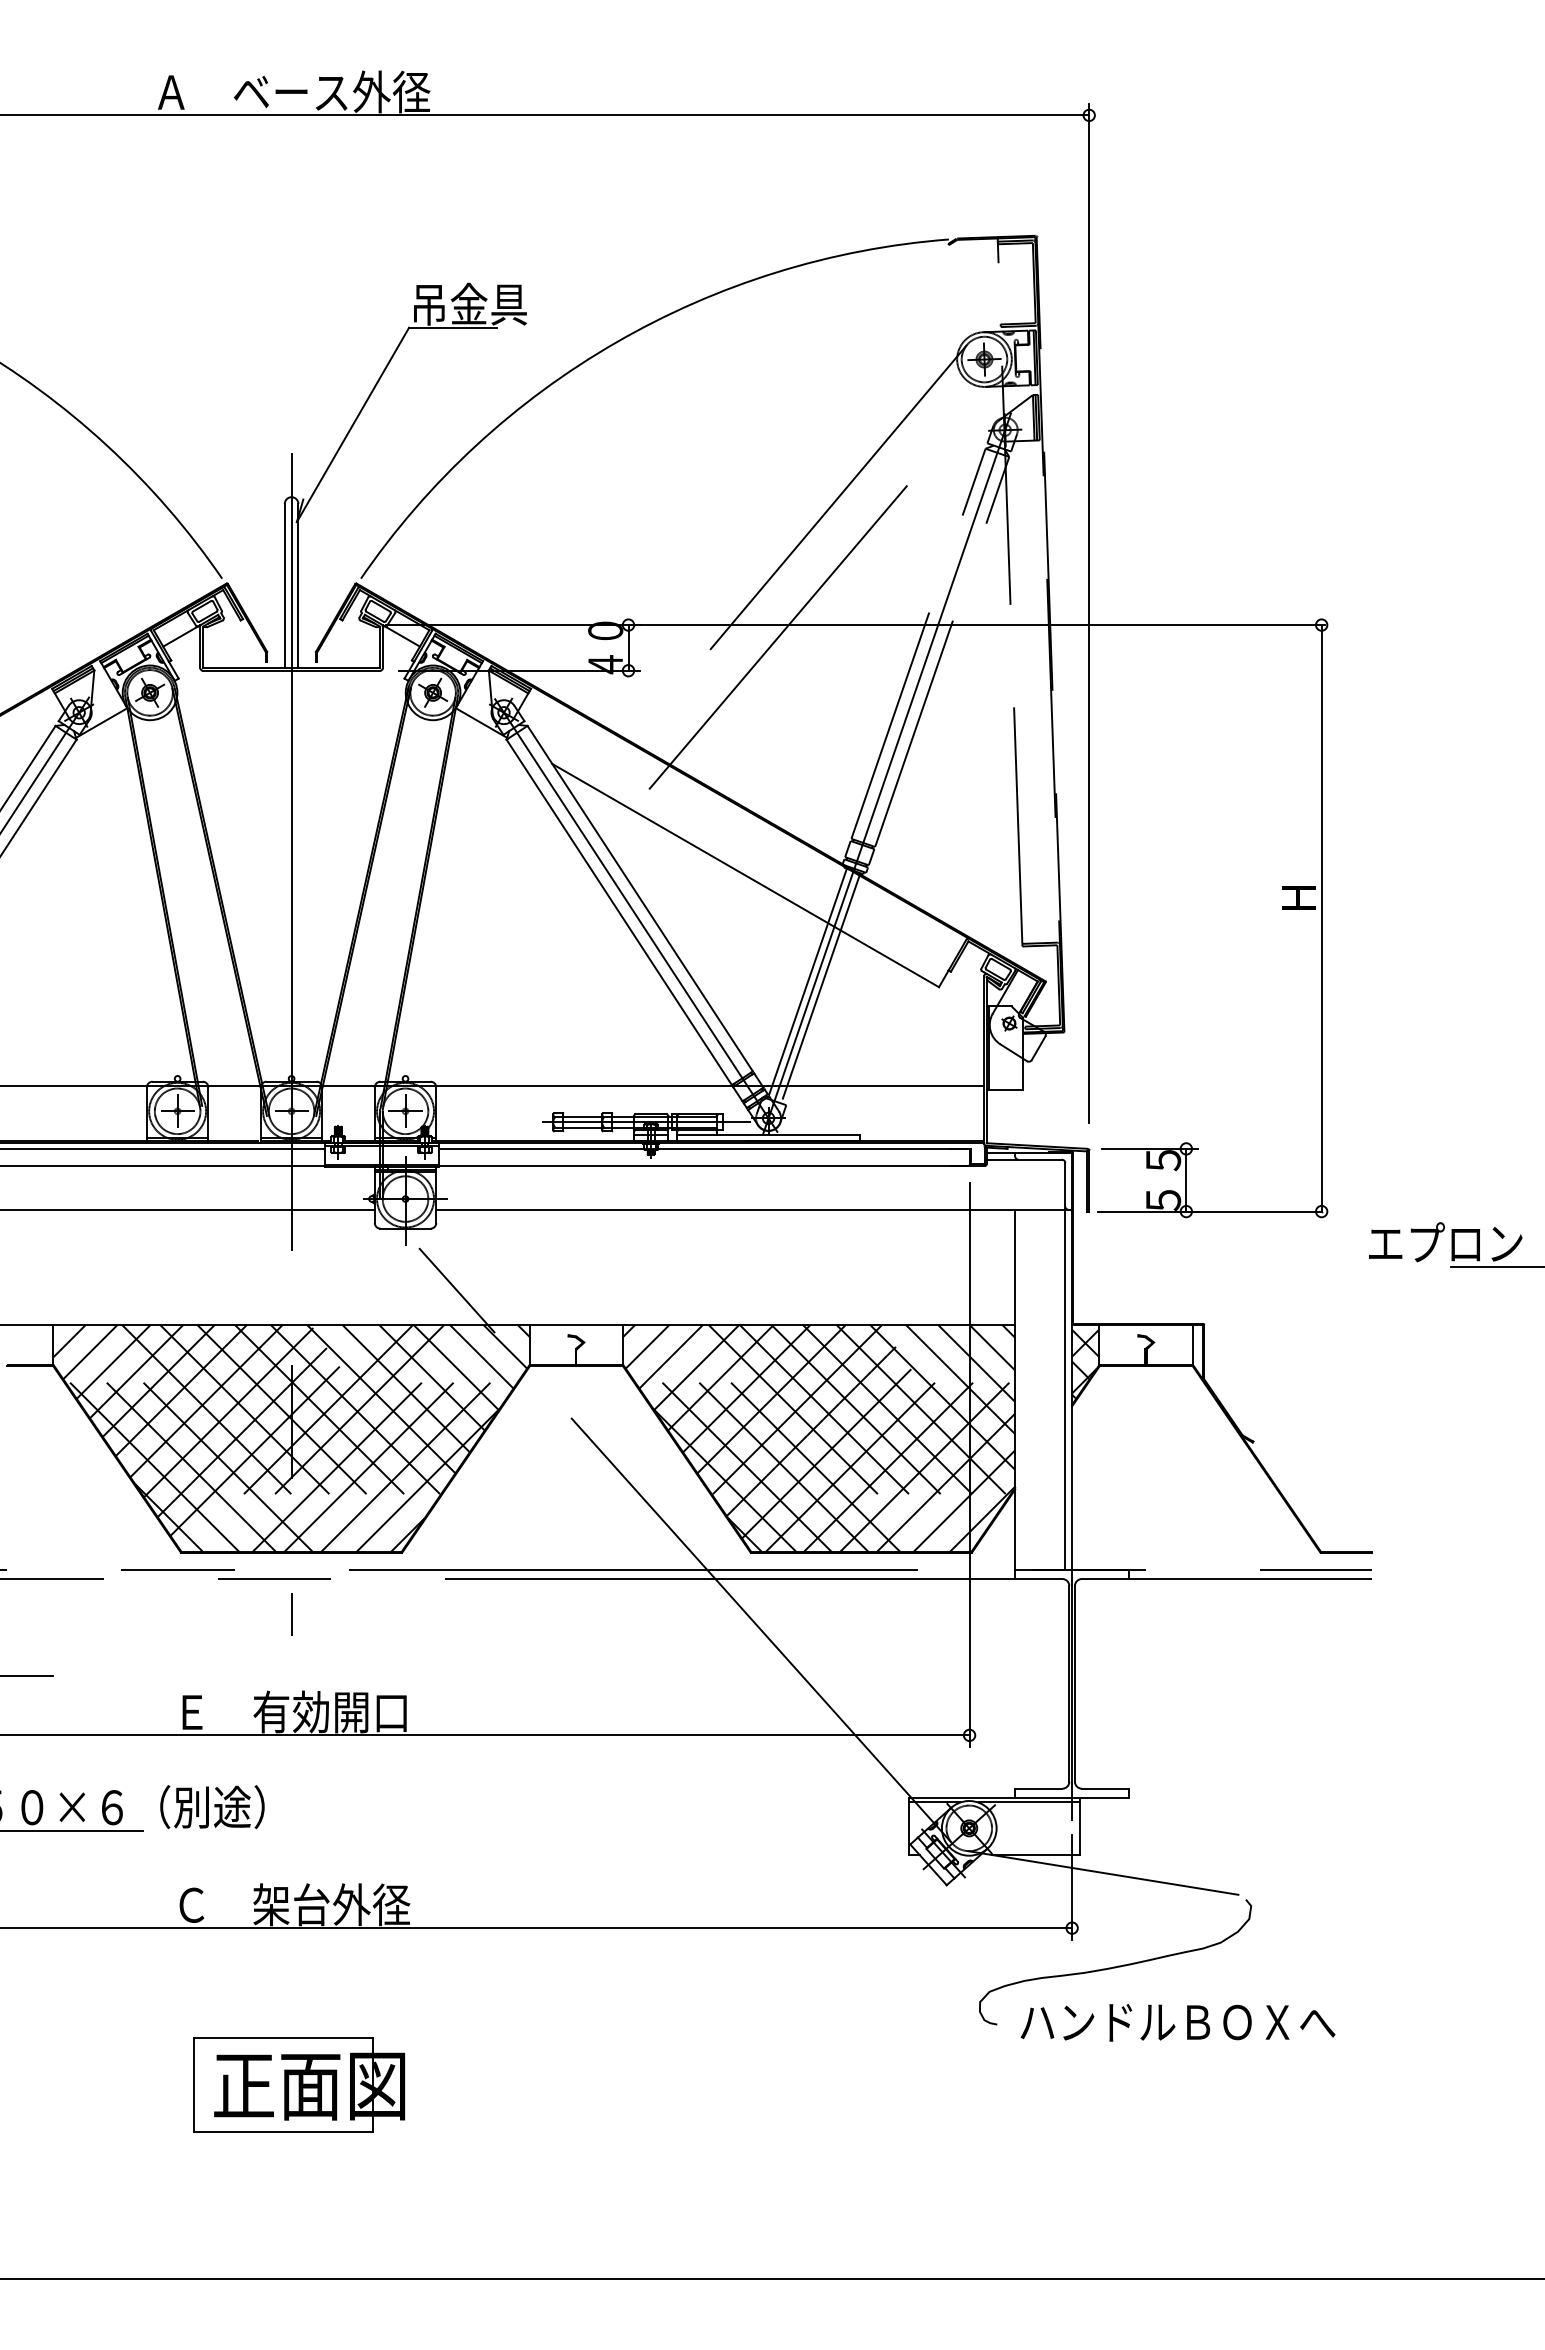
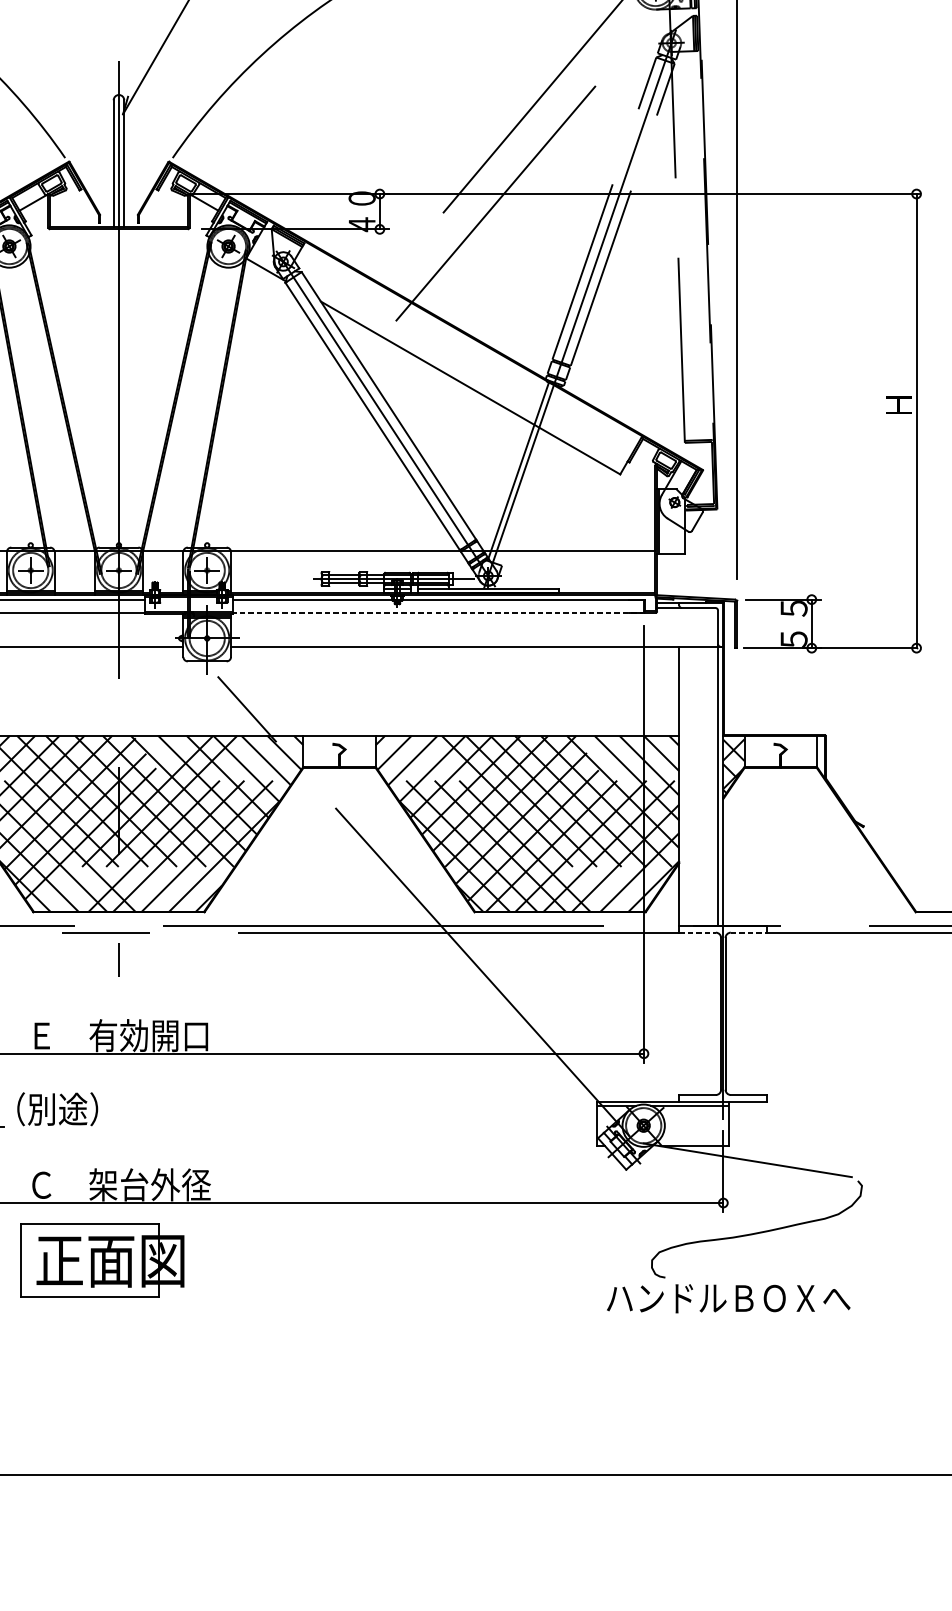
line: (820, 988) -> (528, 475), removed
line: (704, 1166) -> (438, 613), solid -> dashed
line: (1038, 1579) -> (697, 933), solid -> dashed
line: (1105, 1579) -> (749, 933), solid -> dashed
text: (1177, 2022) -> (728, 1298), moved
part: (299, 2084) -> (102, 1259), moved

